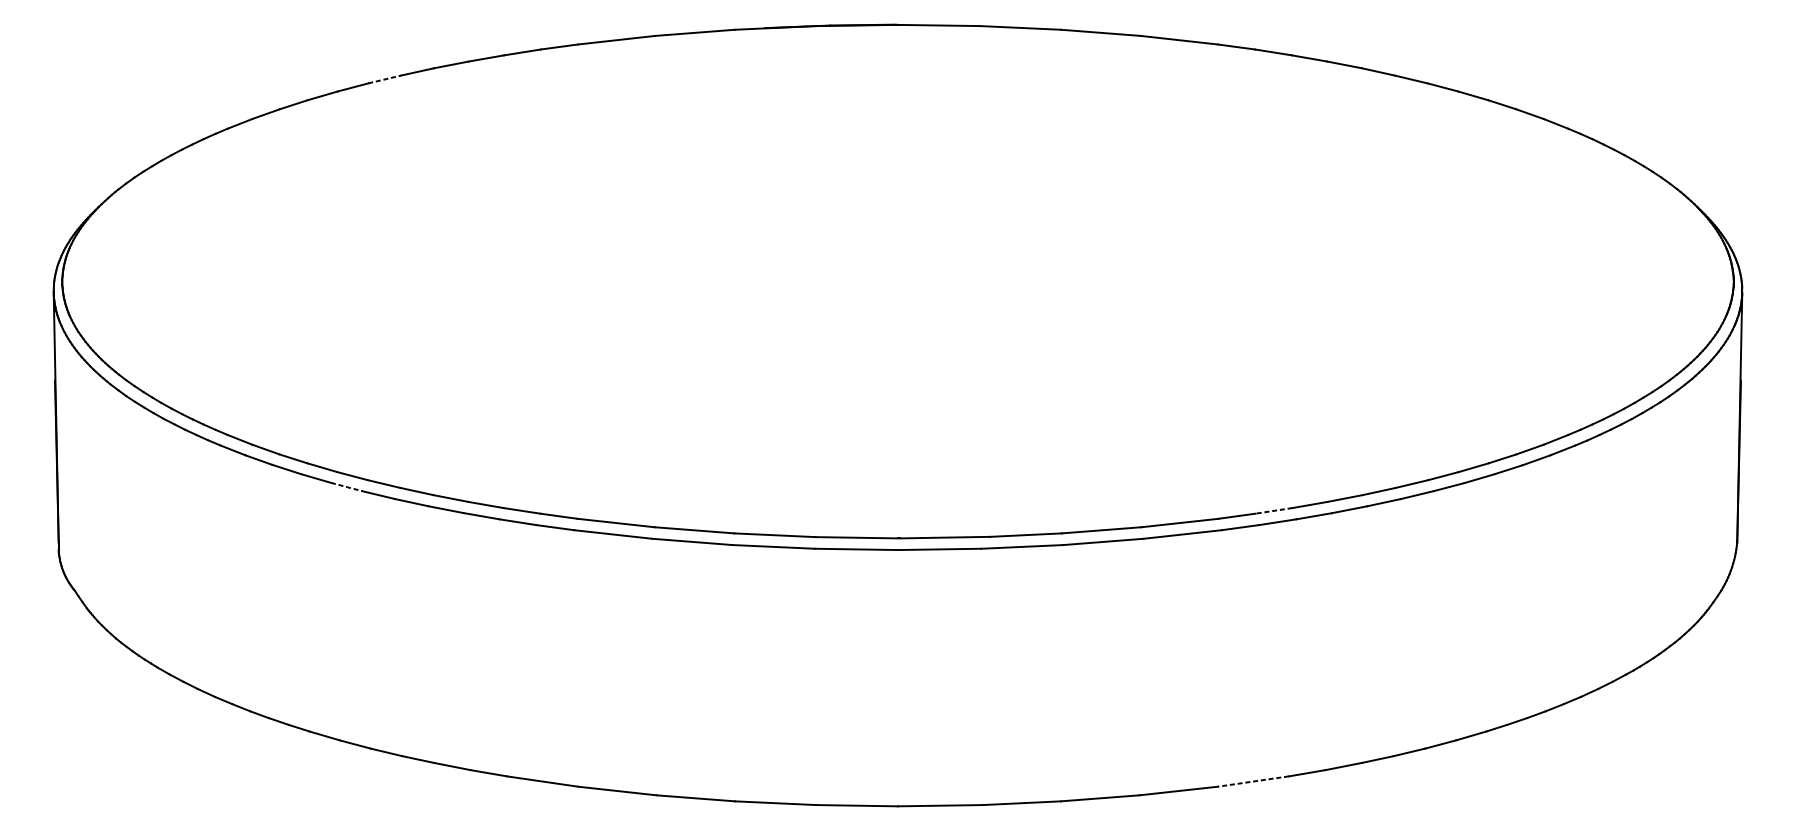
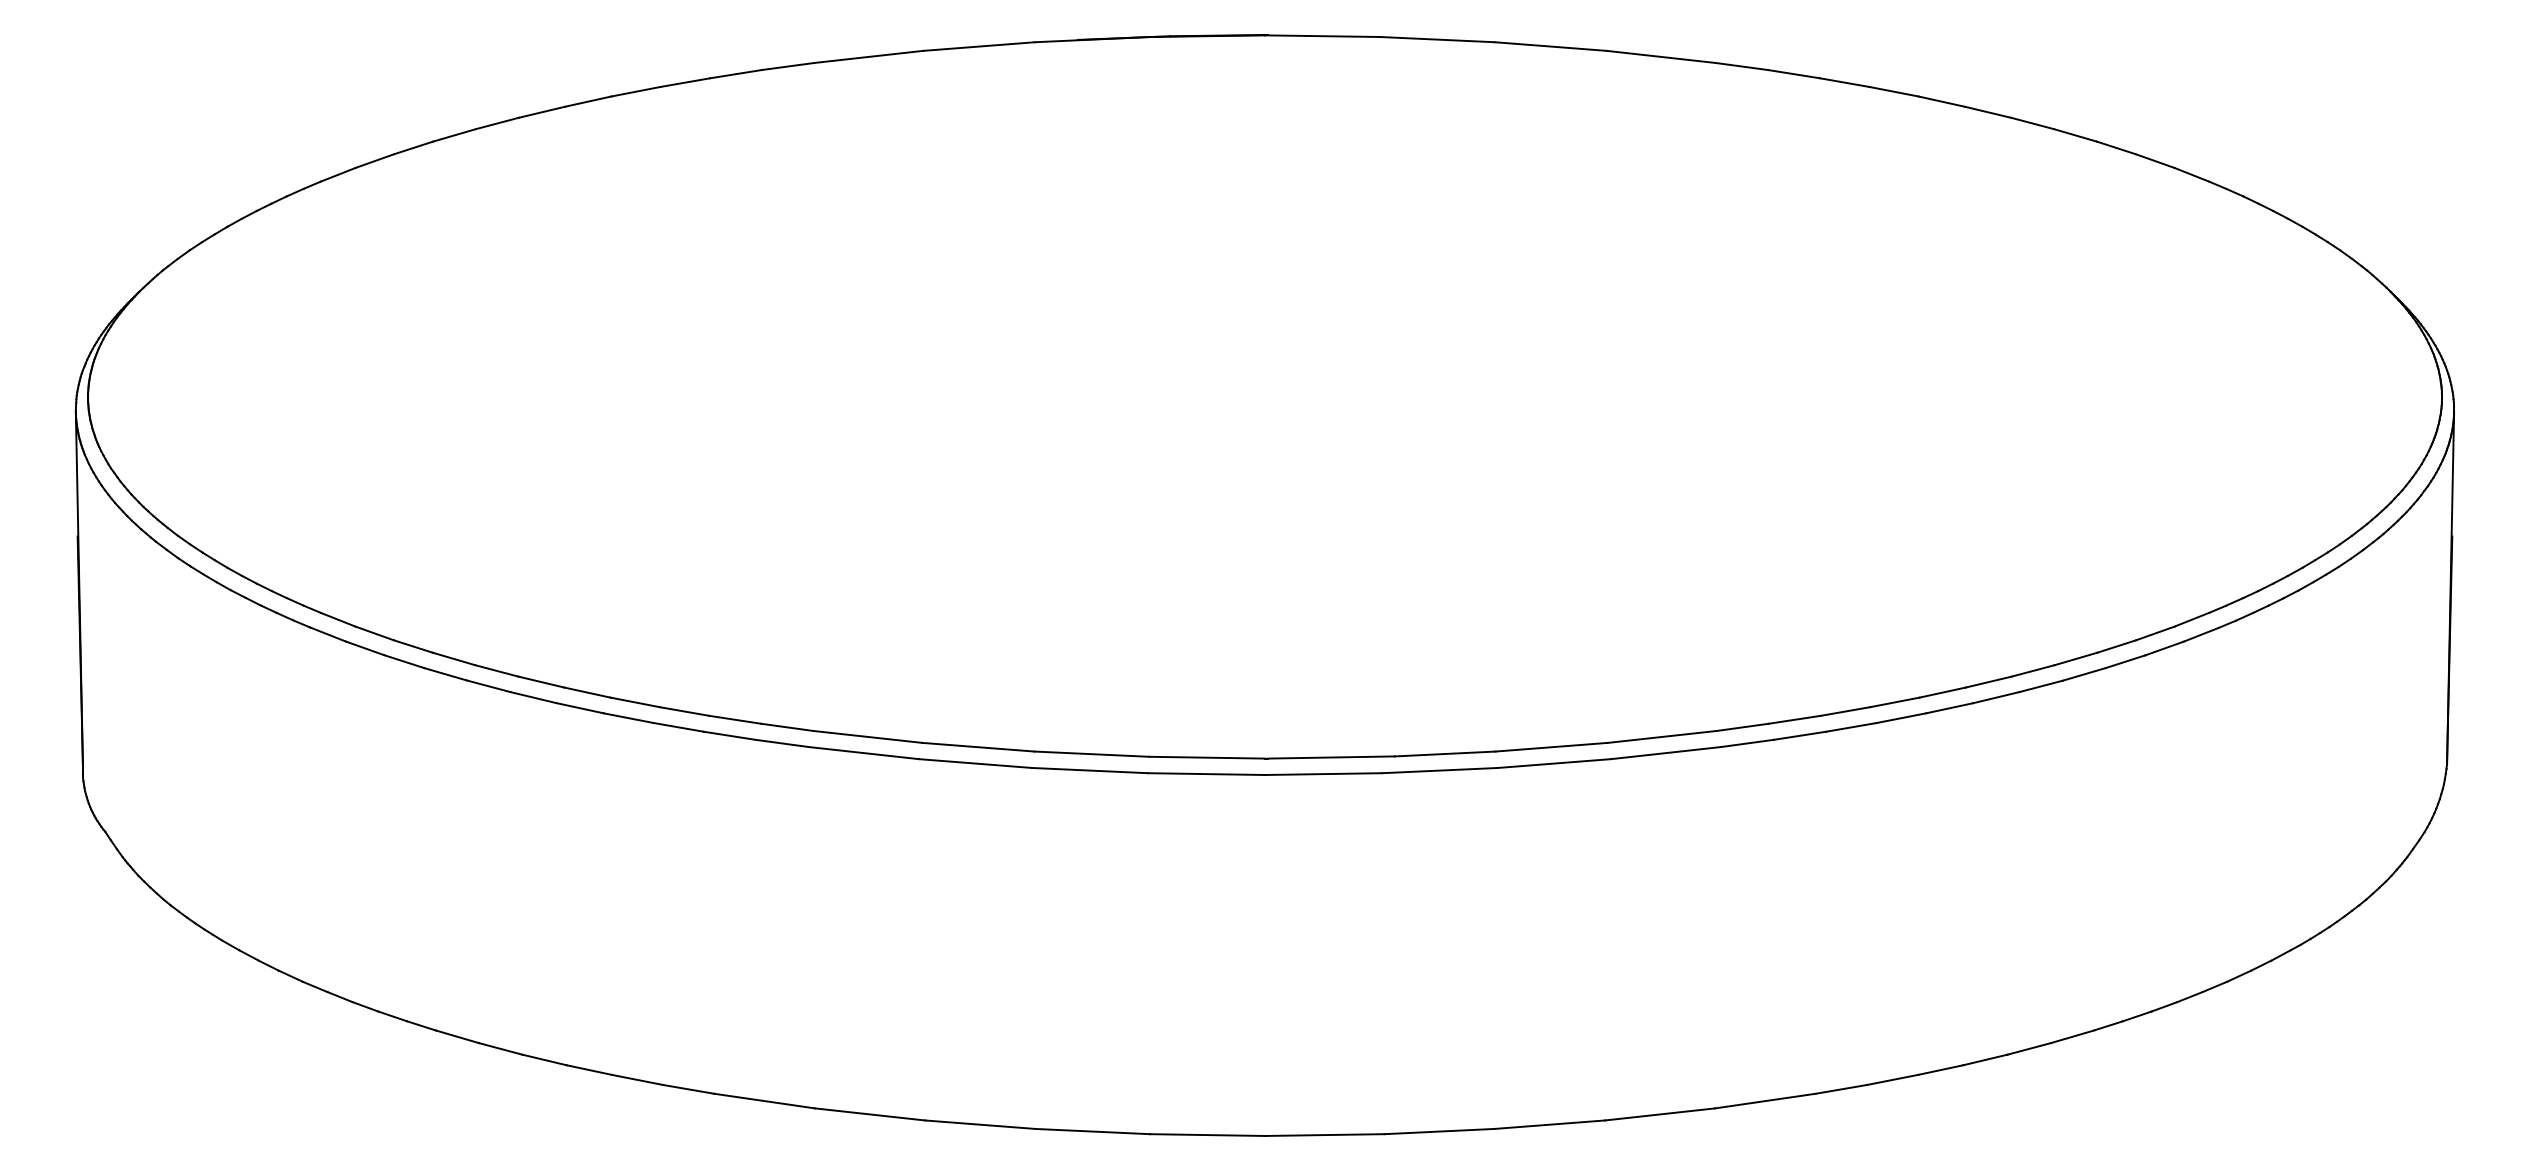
line: (384, 79) -> (541, 112), dashed -> solid
line: (346, 487) -> (488, 686), dashed -> solid
line: (1273, 510) -> (1794, 719), dashed -> solid
line: (1253, 781) -> (1765, 1101), dashed -> solid

